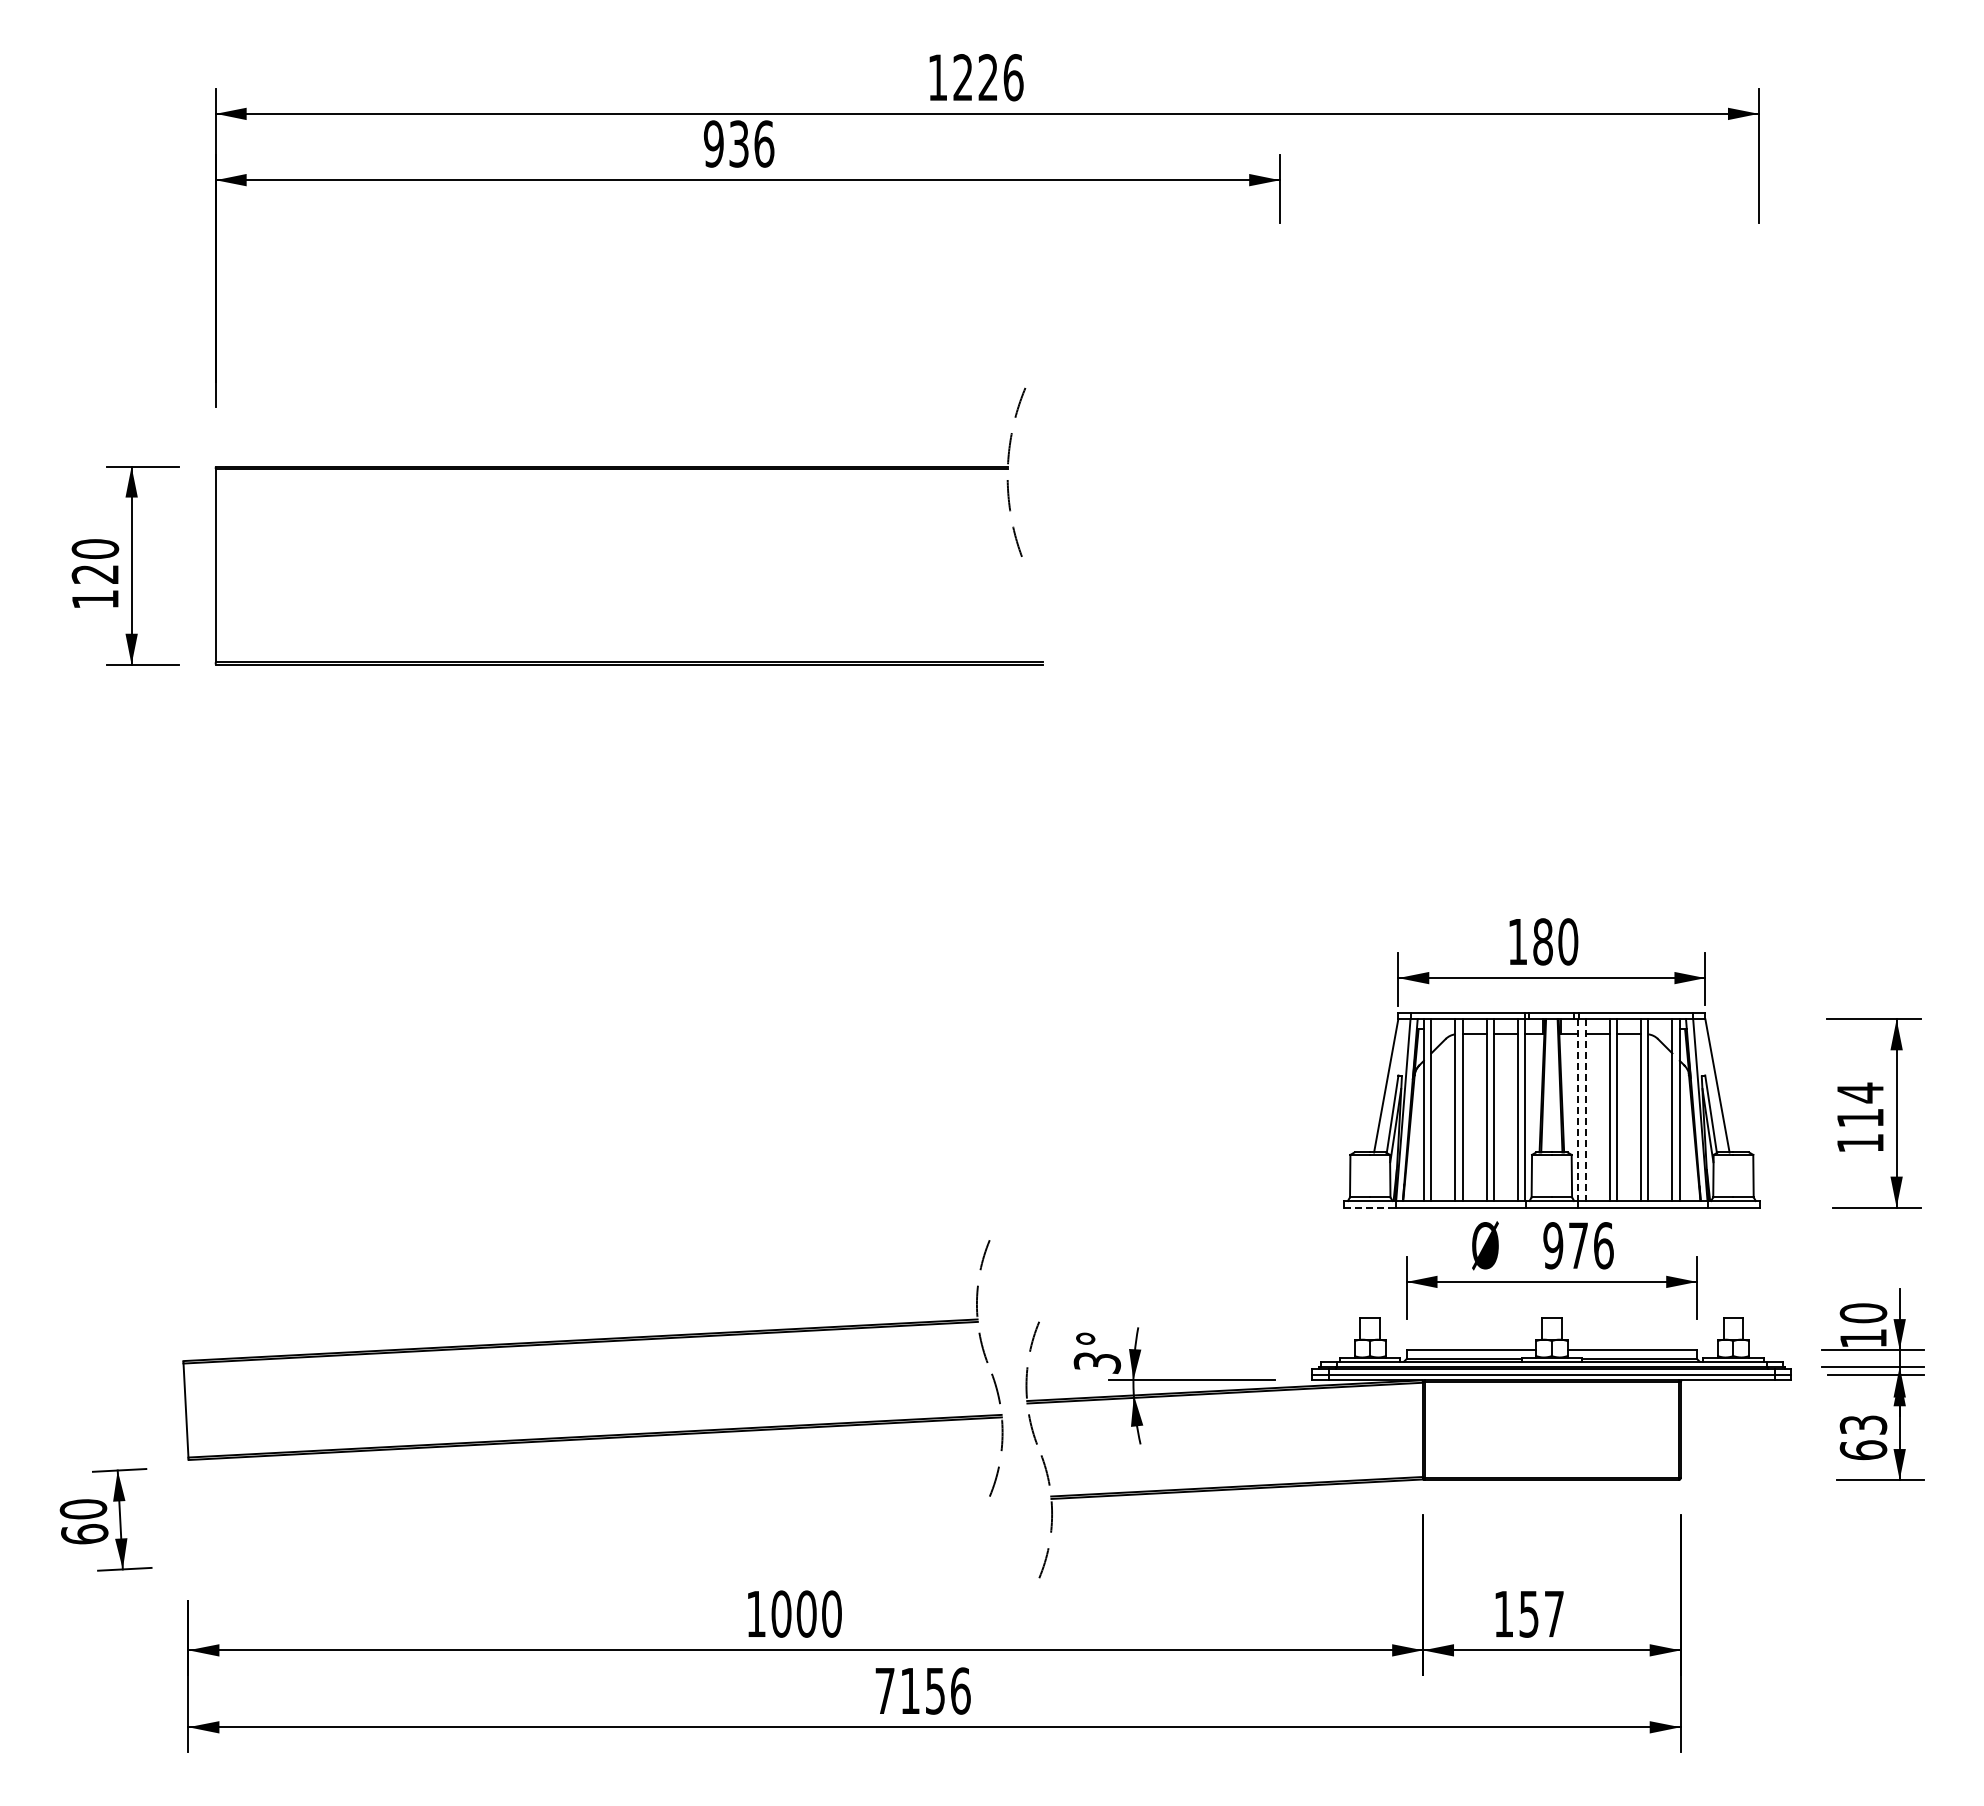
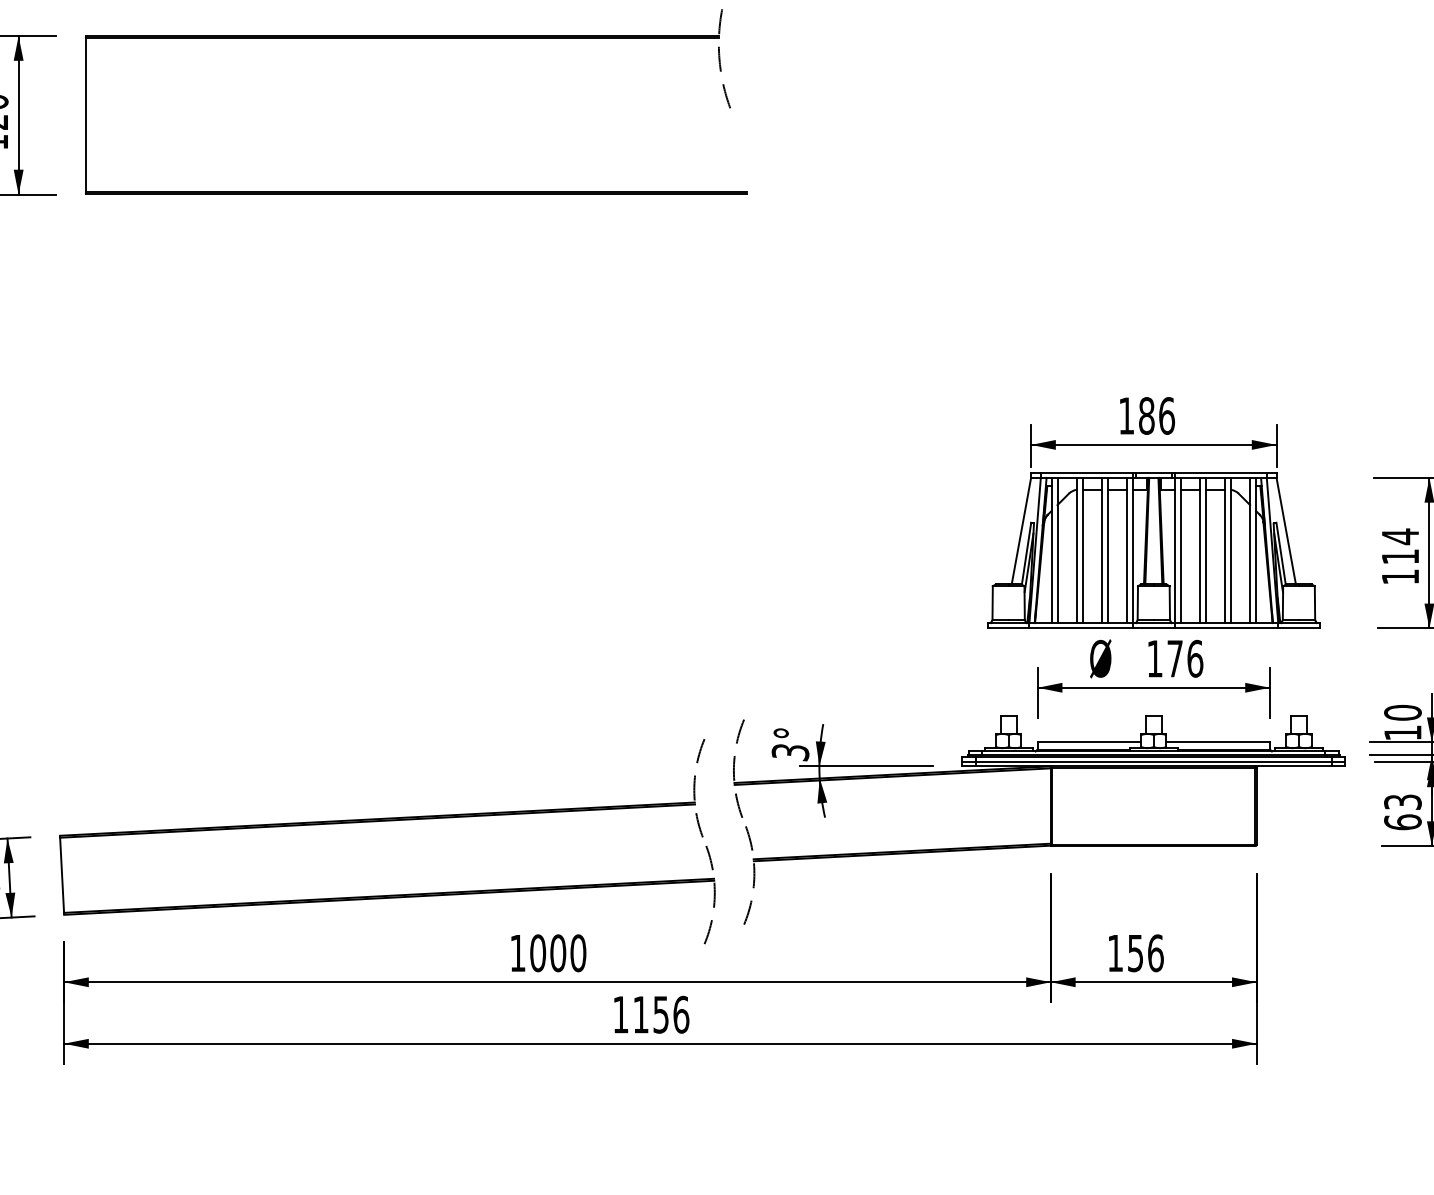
text: (1568, 941) -> (1167, 415), 180 -> 186
line: (1578, 1110) -> (1175, 550), dashed -> solid
line: (1585, 1110) -> (1180, 550), dashed -> solid
line: (1370, 1207) -> (1008, 628), dashed -> solid
text: (1553, 1245) -> (1155, 658), 976 -> 176
part: (591, 1343) -> (386, 821), moved
text: (1554, 1613) -> (1155, 952), 157 -> 156
text: (884, 1690) -> (620, 1014), 7156 -> 1156

